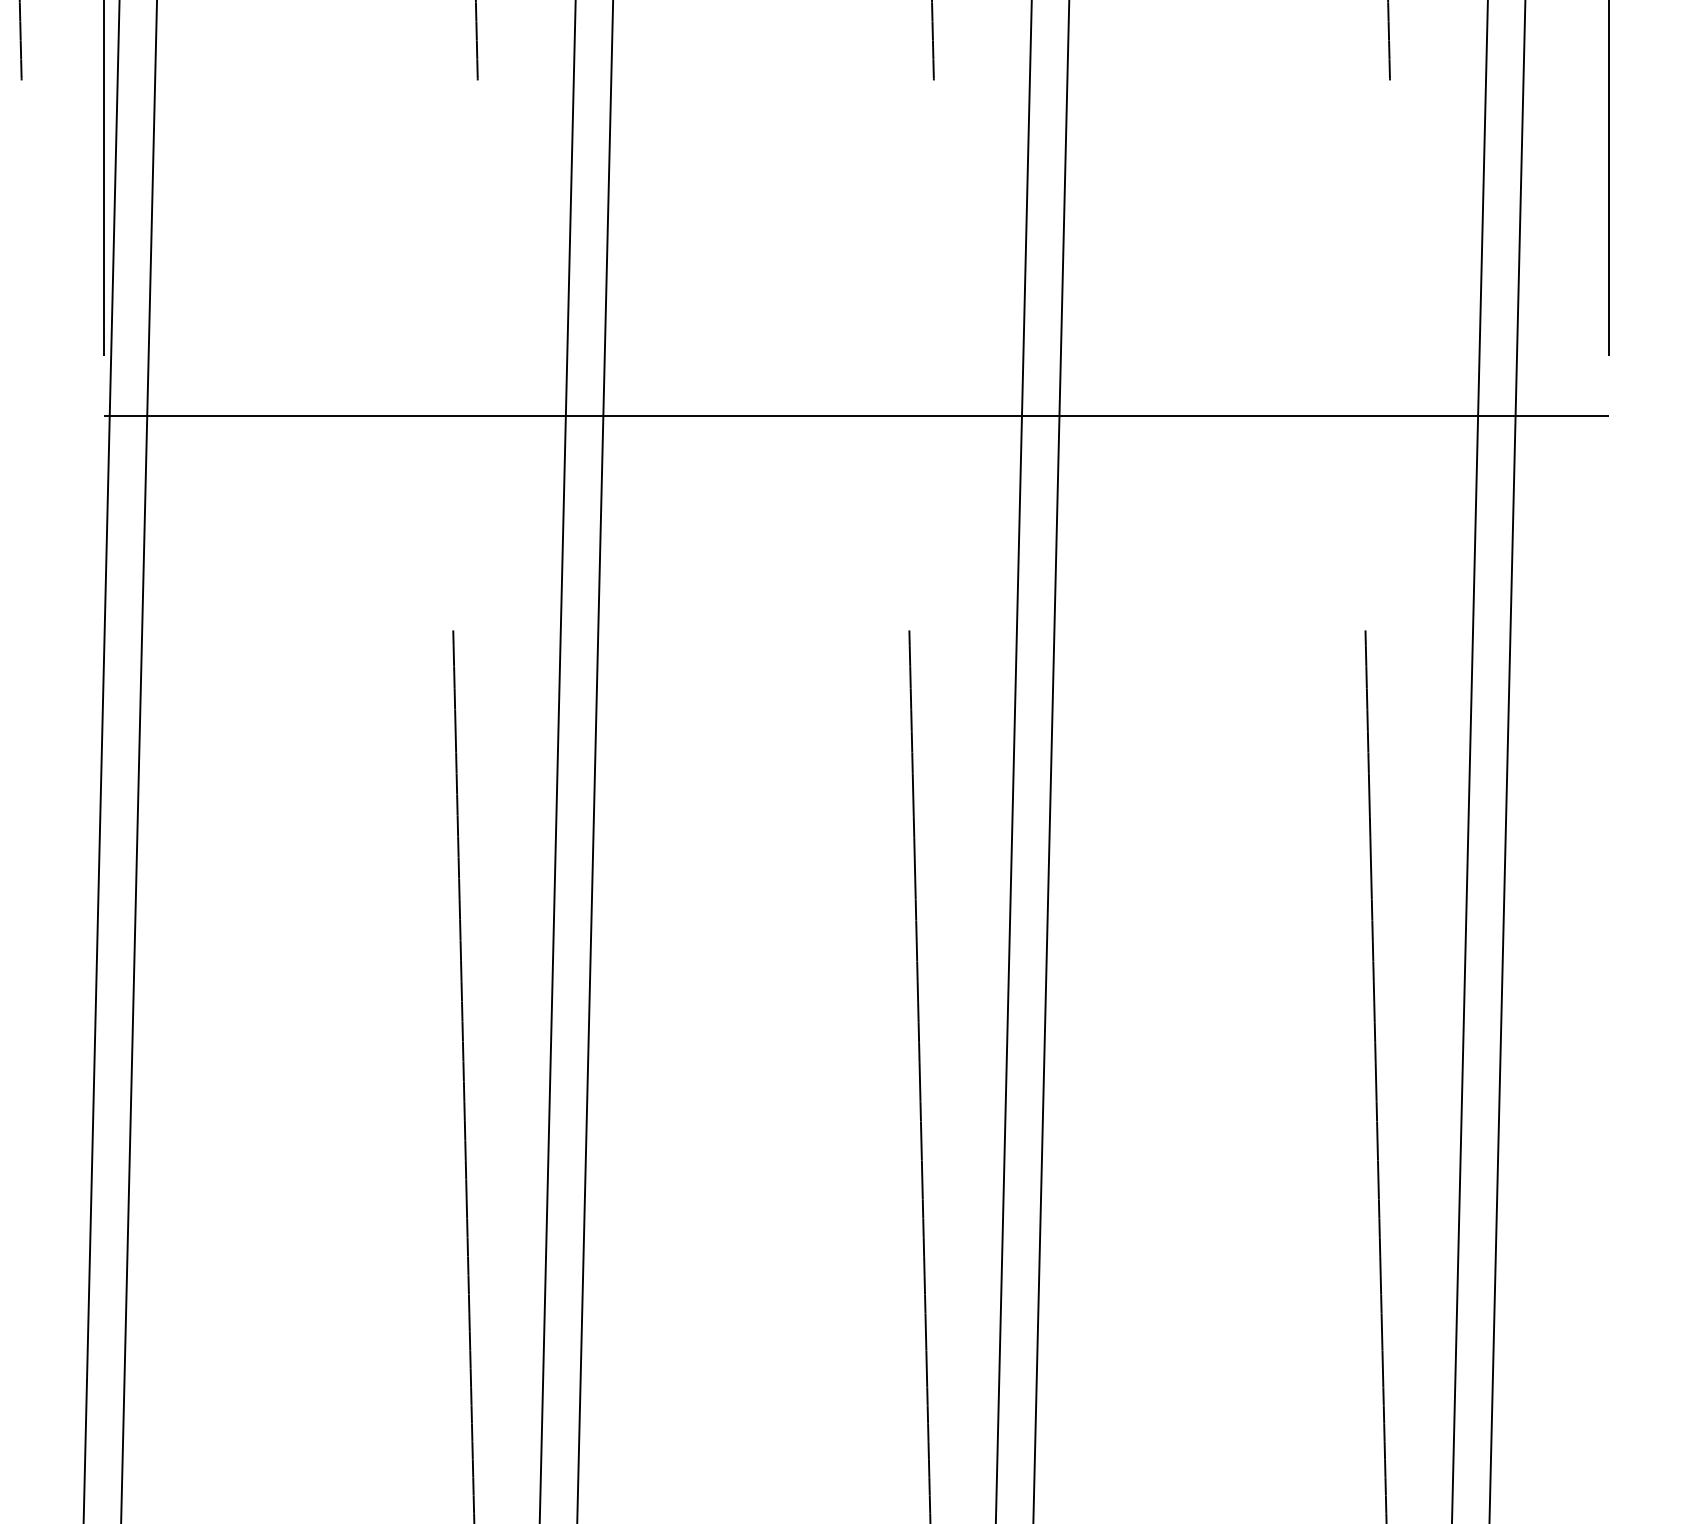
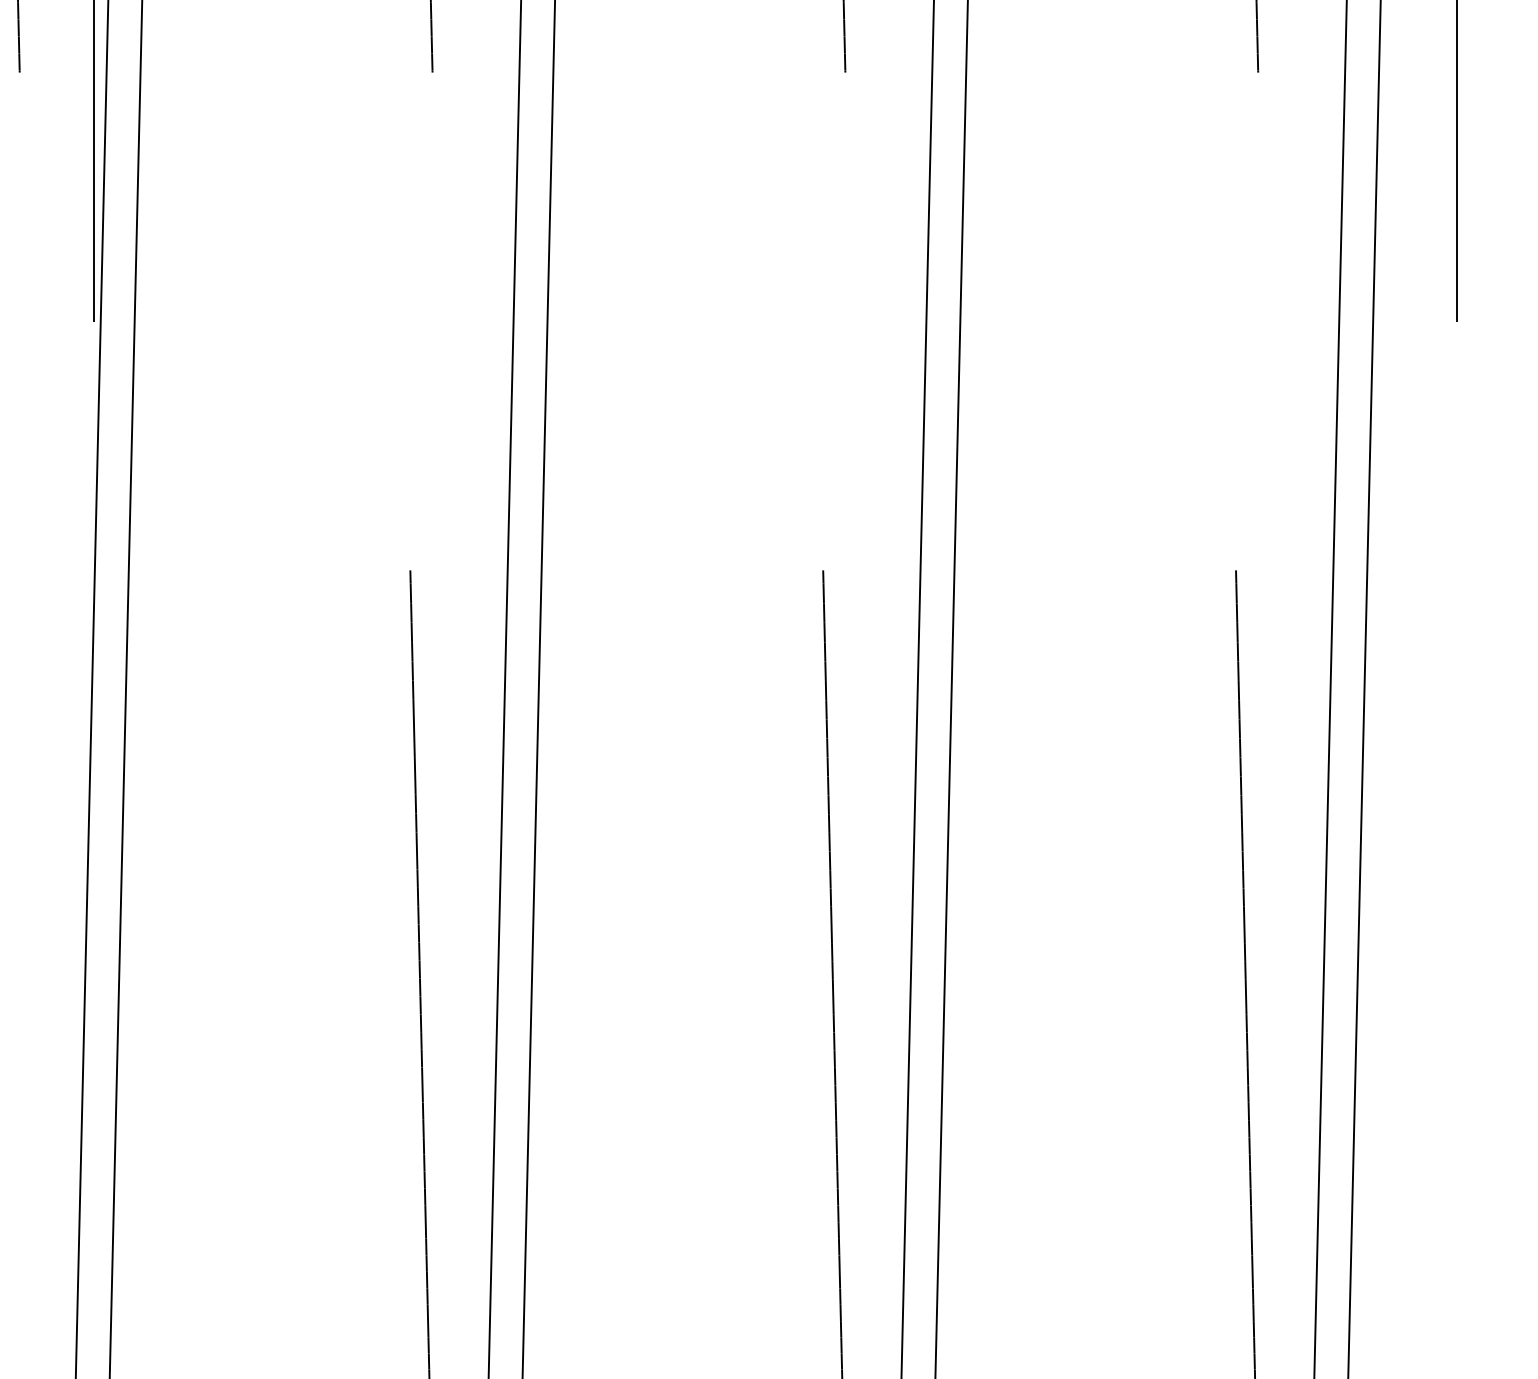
line: (856, 415) -> (775, 375), removed

